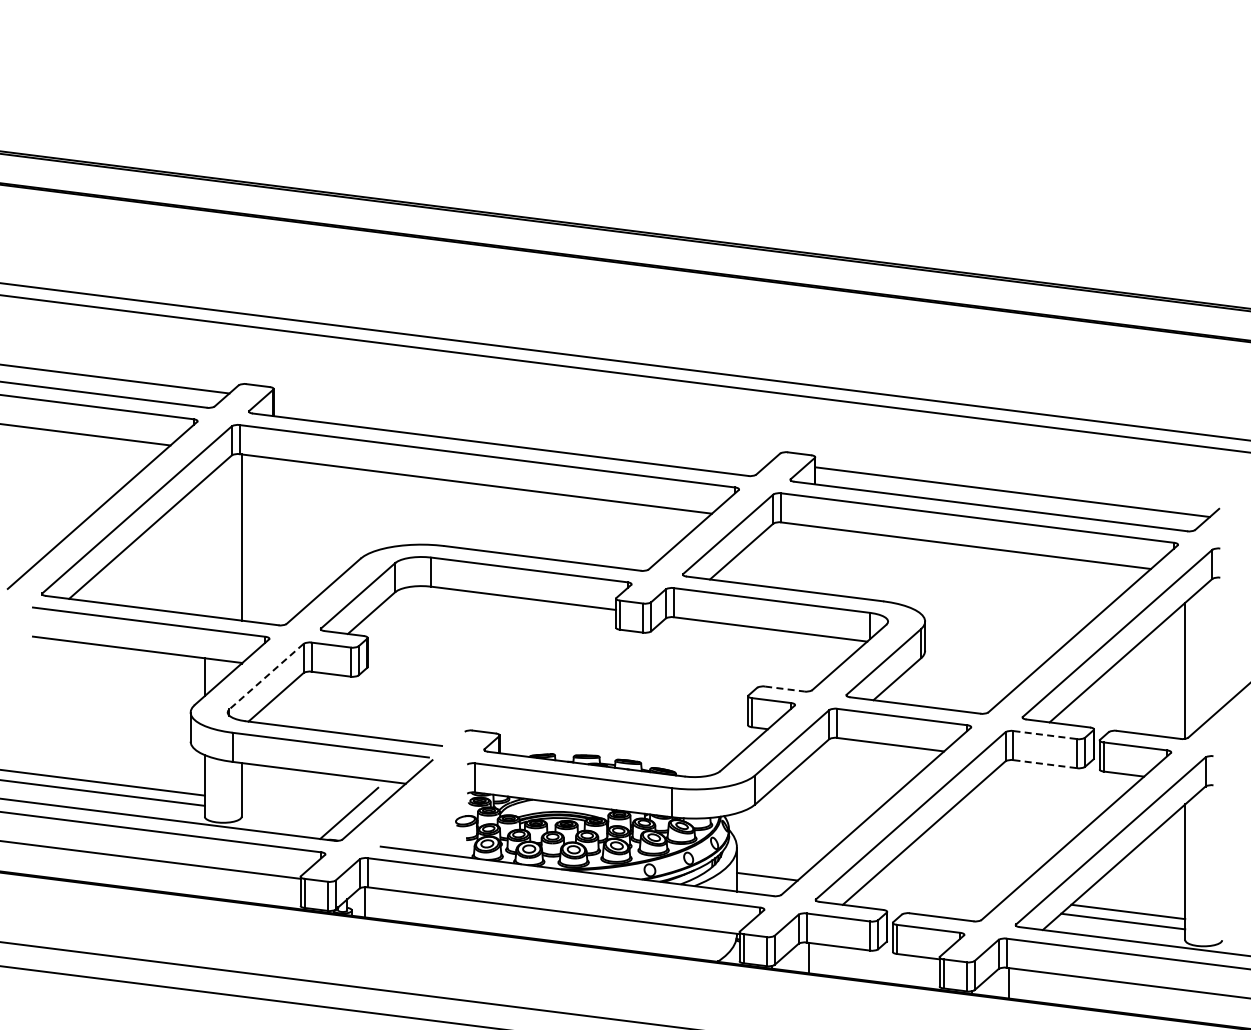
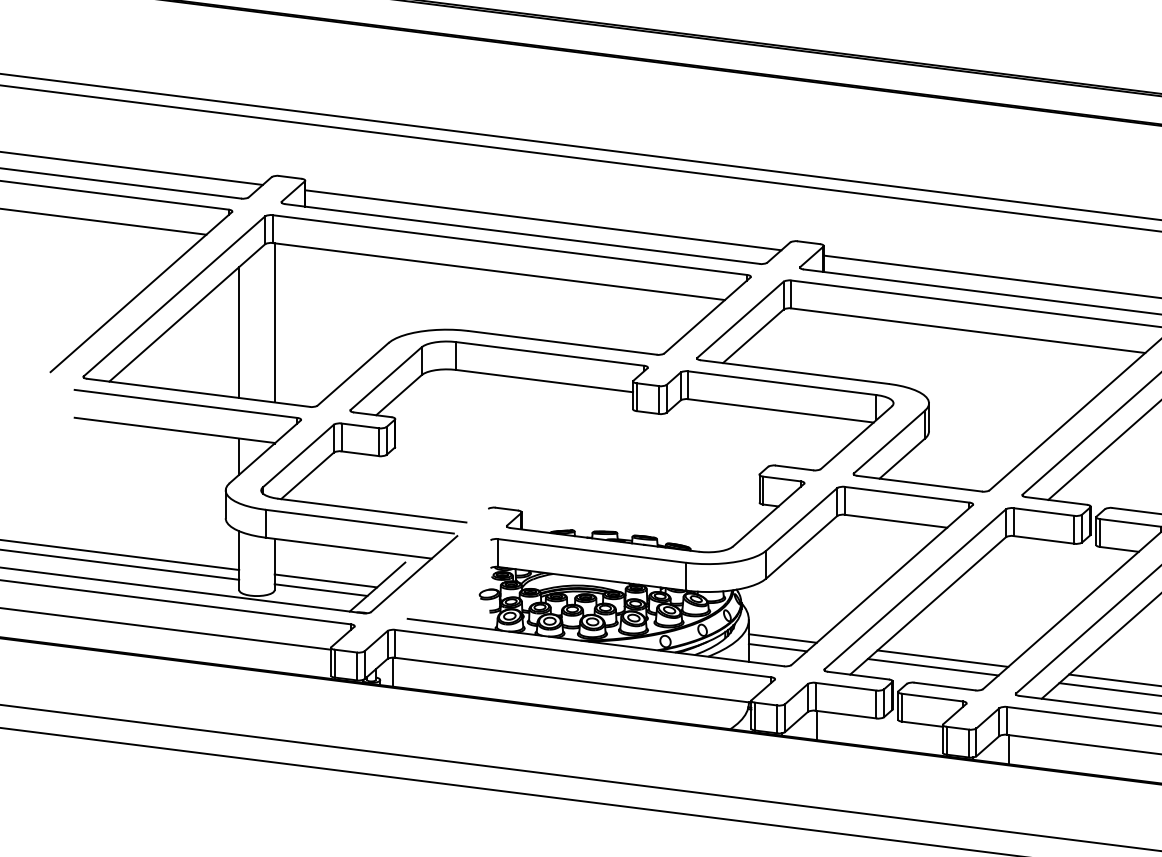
line: (521, 430) -> (542, 220), added
line: (204, 547) -> (238, 332), added
line: (266, 676) -> (298, 455), dashed -> solid
line: (784, 689) -> (794, 468), dashed -> solid
line: (1045, 735) -> (1044, 512), dashed -> solid
line: (1045, 764) -> (1044, 540), dashed -> solid
line: (294, 806) -> (325, 580), added
line: (289, 816) -> (320, 590), added
line: (772, 866) -> (782, 637), added
line: (939, 887) -> (942, 658), added
line: (929, 896) -> (933, 666), added

